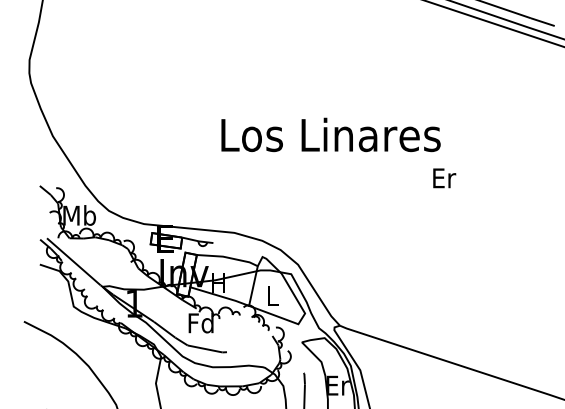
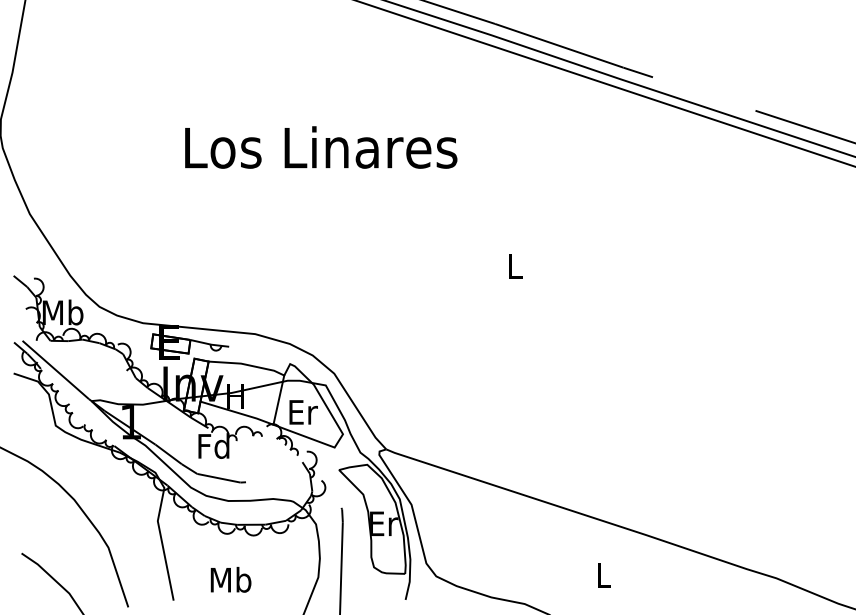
text: (331, 134) -> (321, 147), moved
text: (444, 178) -> (516, 266), Er -> L
text: (273, 296) -> (303, 412), L -> Er

